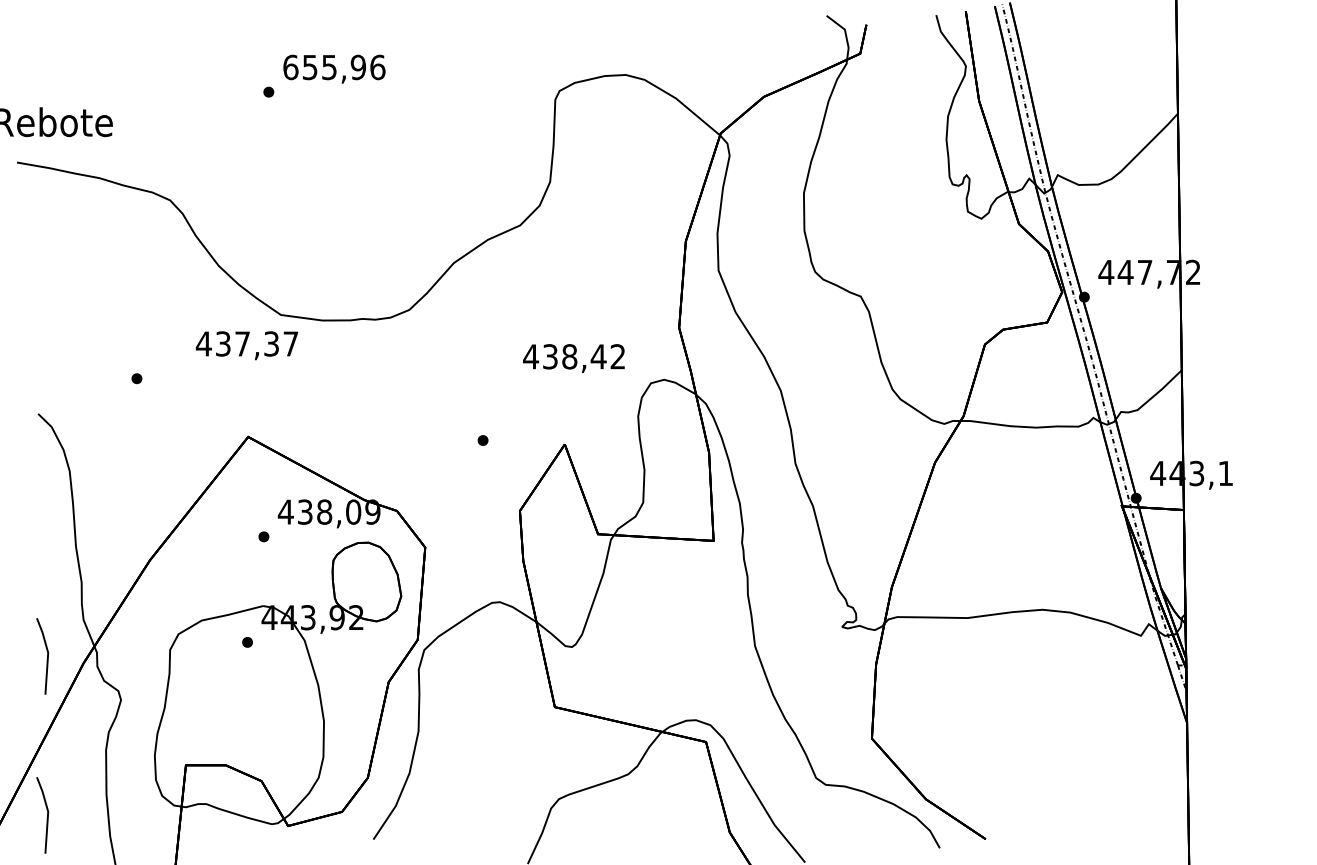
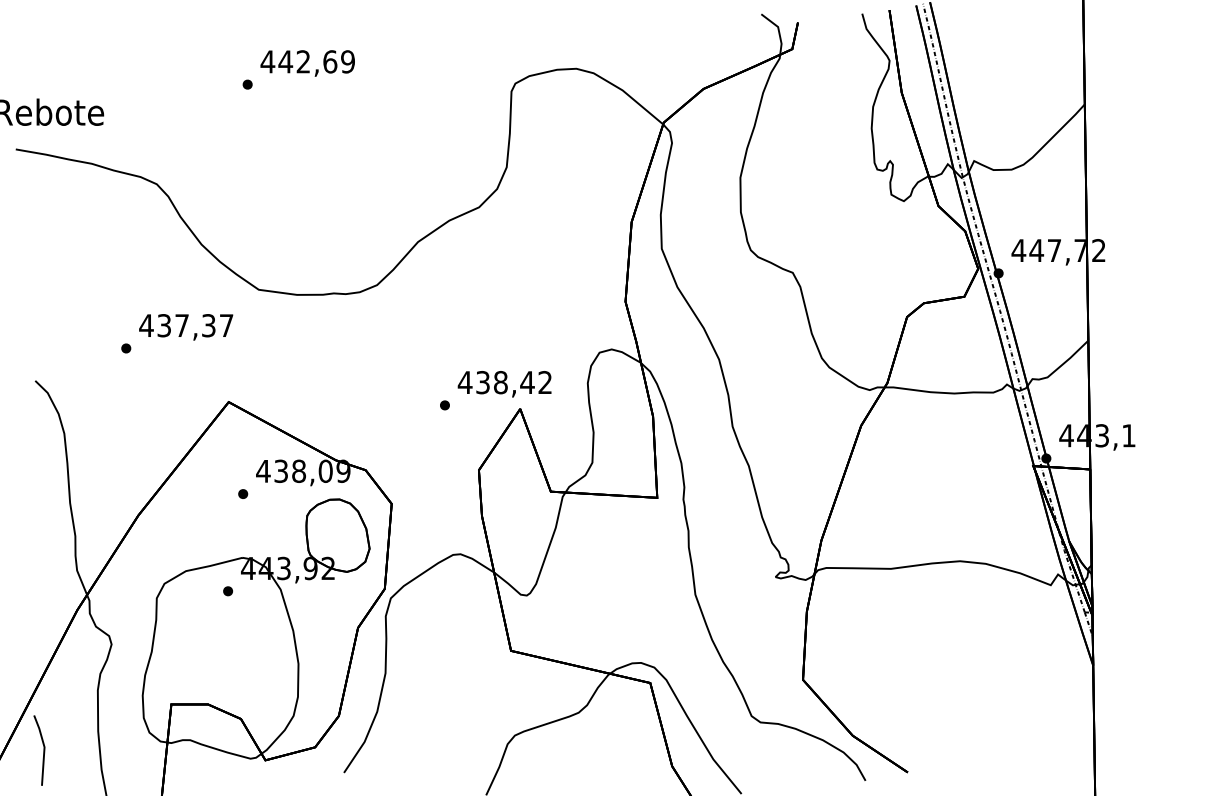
text: (333, 67) -> (307, 61), 655,96 -> 442,69
text: (246, 345) -> (185, 327), moved
text: (573, 358) -> (504, 384), moved
line: (47, 656) -> (43, 604), removed

